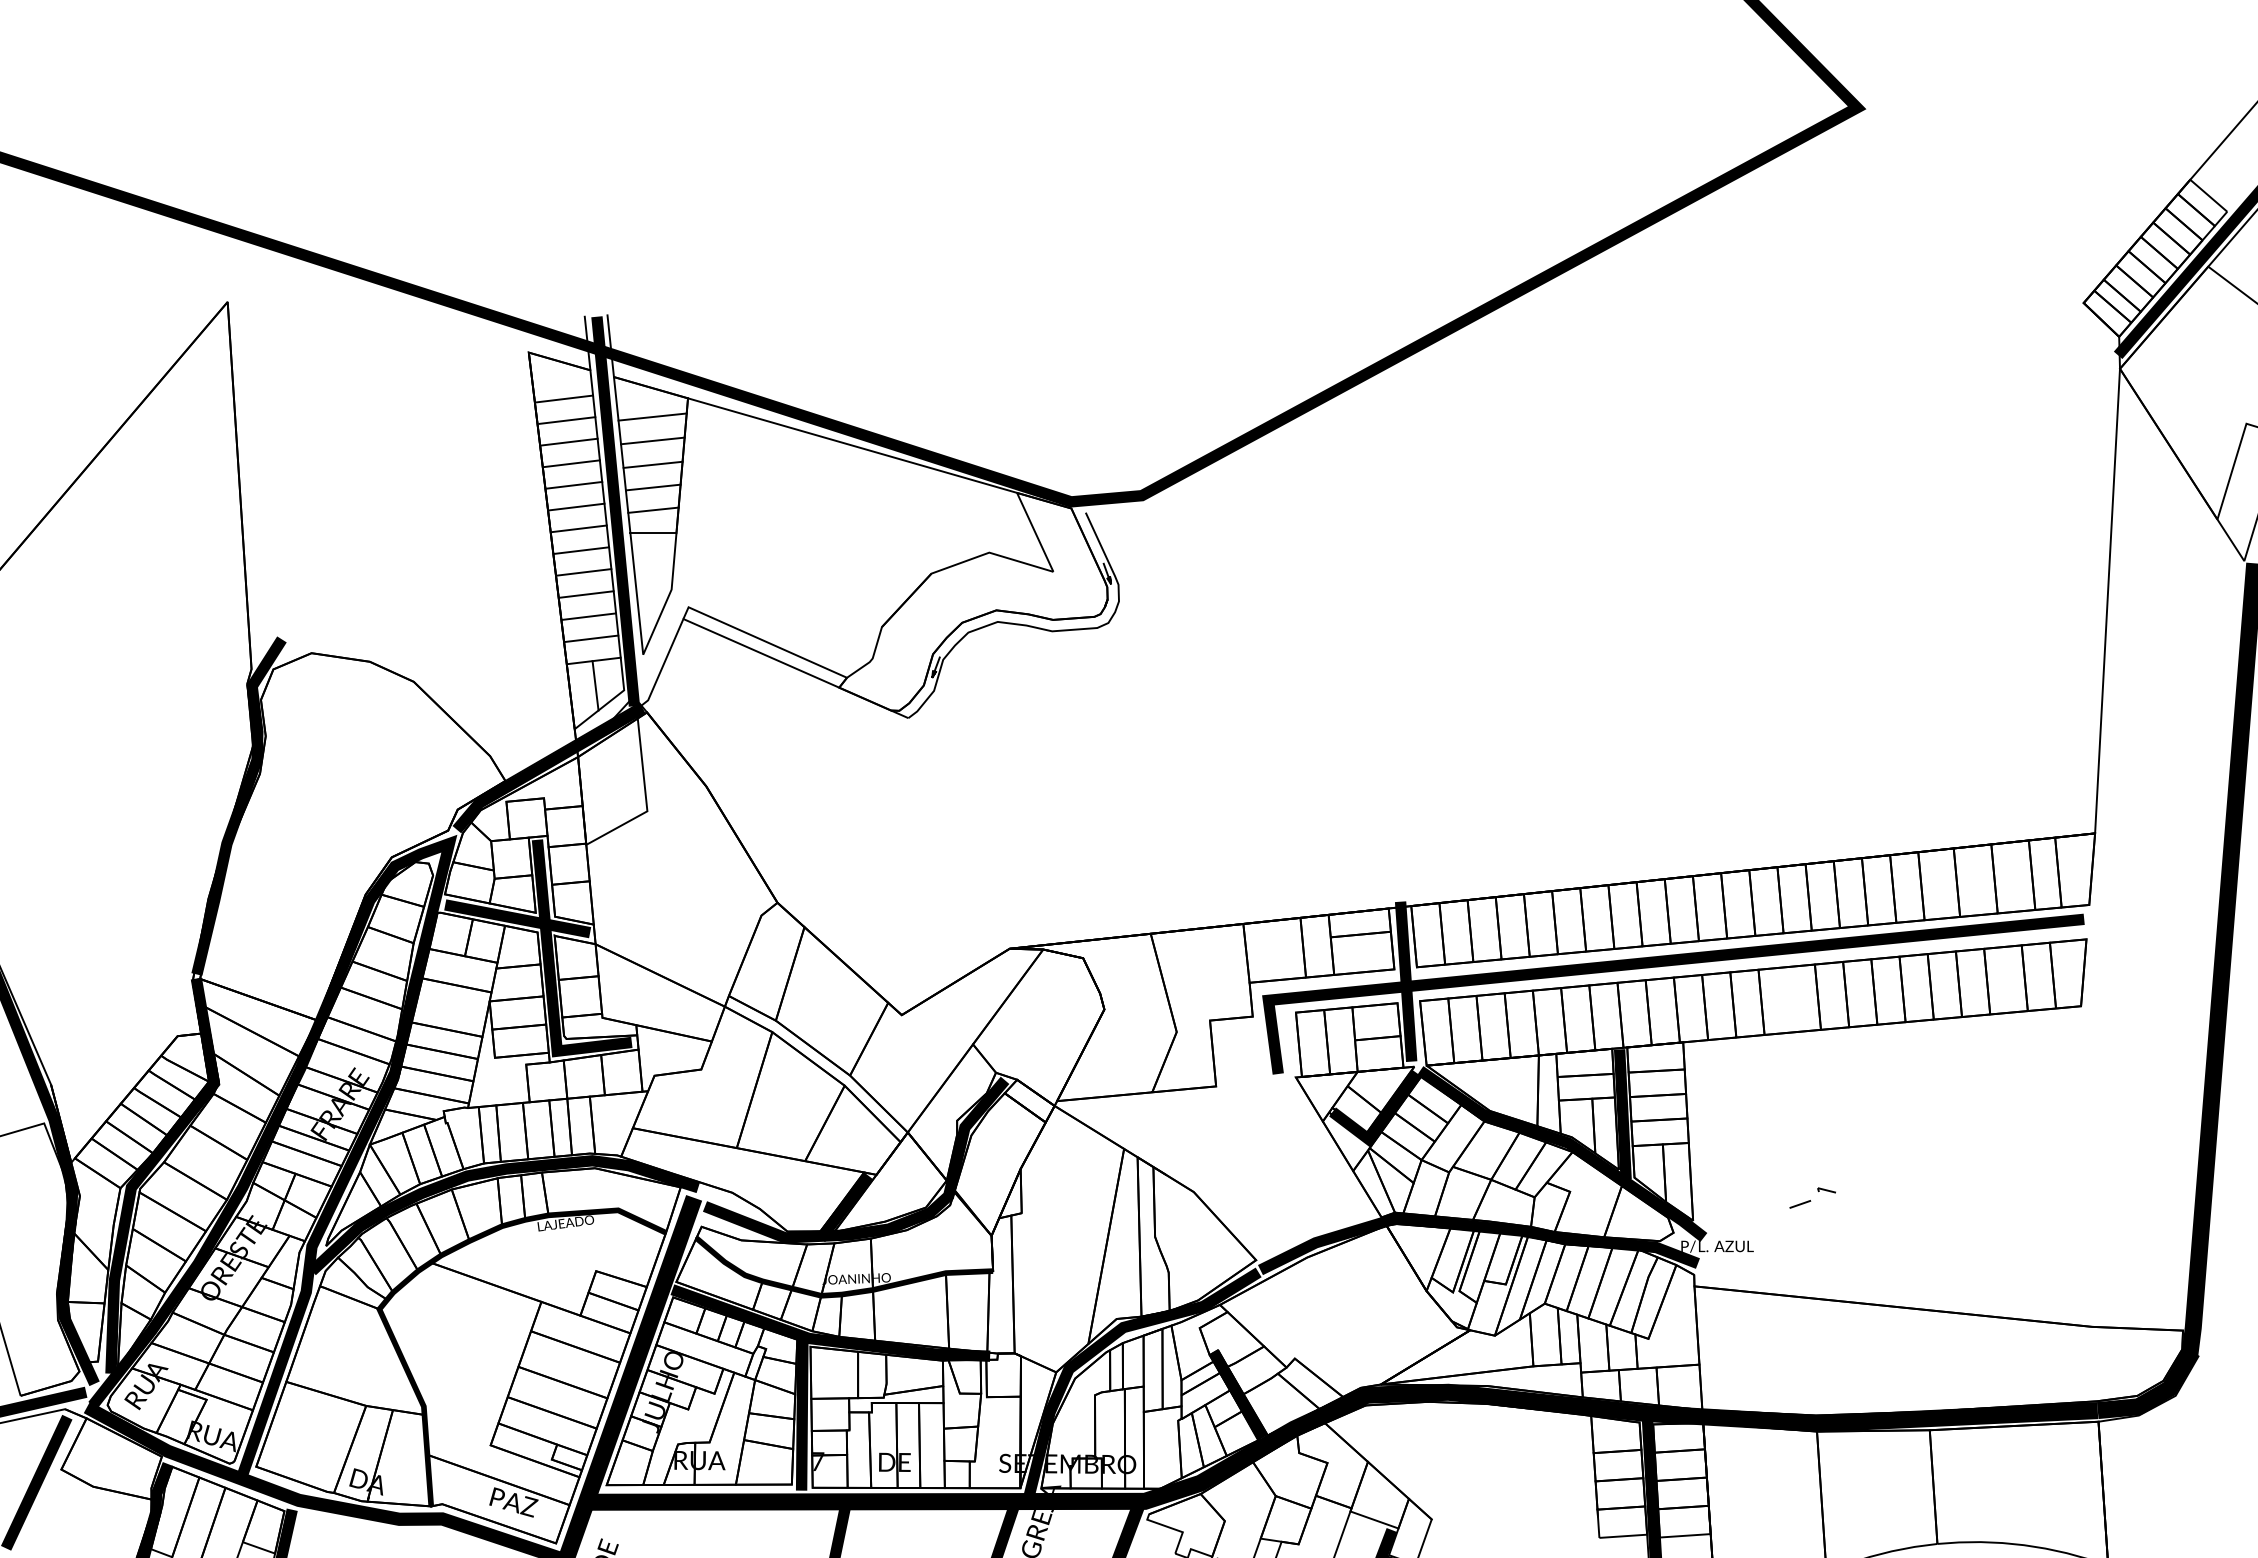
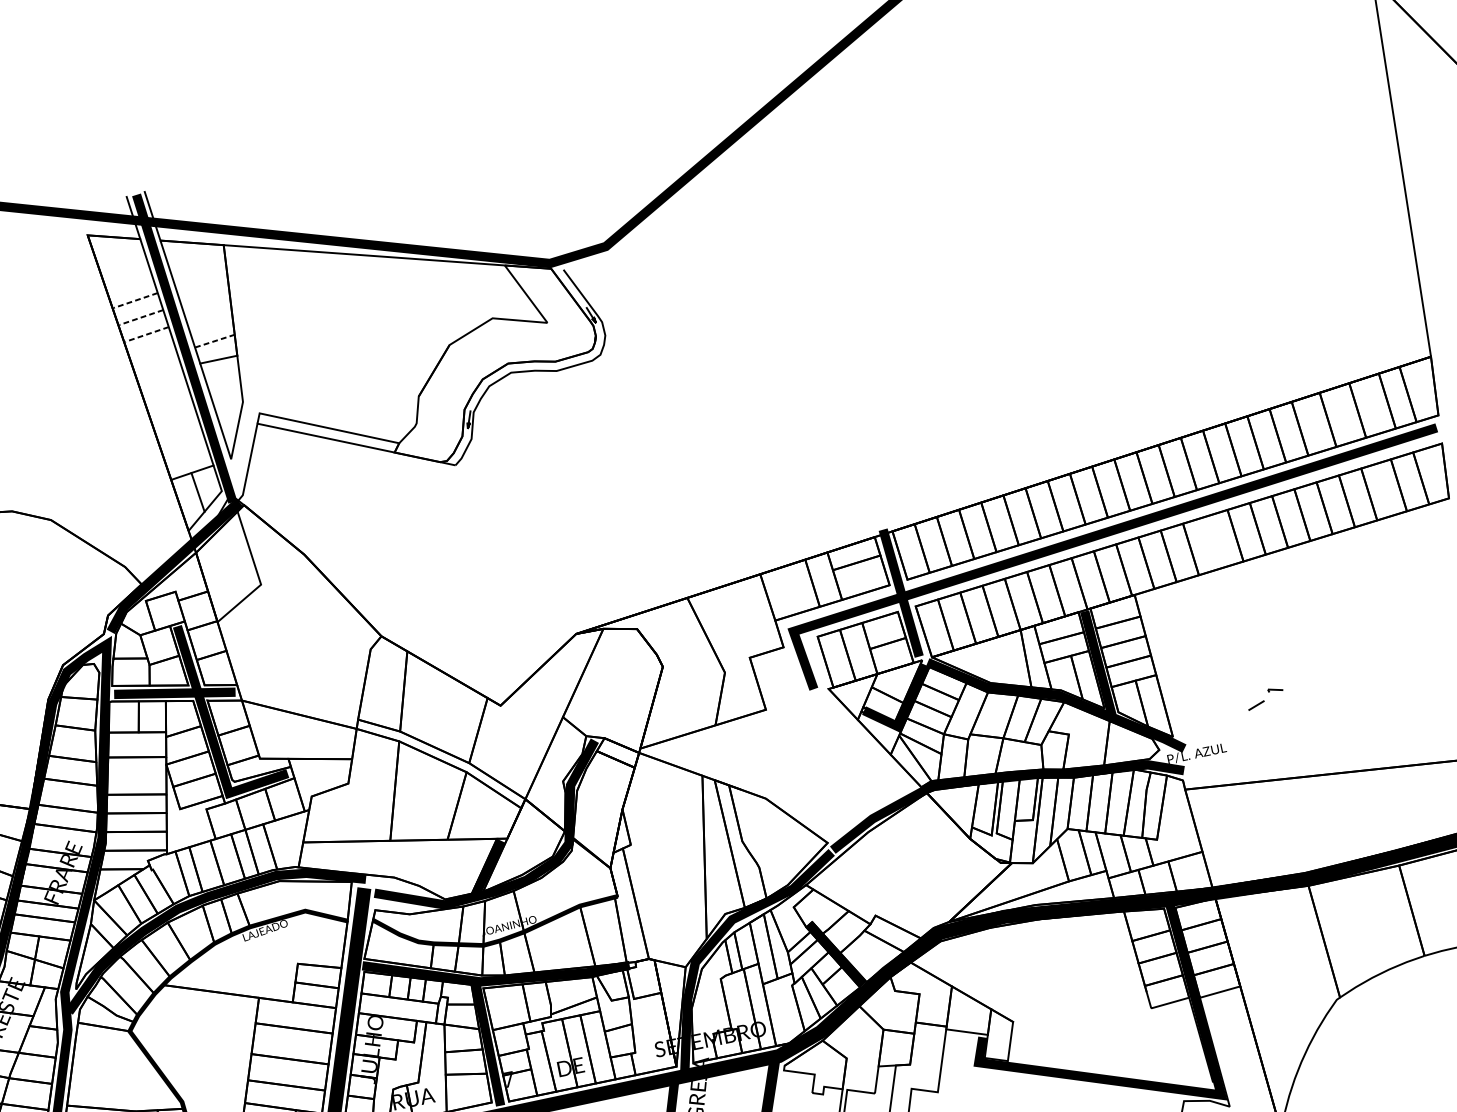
line: (564, 398) -> (124, 266), removed
line: (652, 416) -> (198, 265), removed
line: (567, 420) -> (130, 283), removed
line: (652, 440) -> (202, 285), removed
line: (569, 442) -> (135, 300), solid -> dashed
line: (572, 463) -> (141, 317), solid -> dashed
line: (652, 464) -> (206, 304), removed
line: (574, 485) -> (147, 334), solid -> dashed
line: (653, 487) -> (211, 322), removed
line: (576, 506) -> (152, 351), removed
line: (653, 510) -> (214, 341), solid -> dashed
line: (579, 528) -> (158, 368), removed
line: (581, 550) -> (163, 385), removed
line: (584, 572) -> (169, 403), removed
line: (586, 594) -> (175, 420), removed
line: (588, 616) -> (180, 437), removed
line: (591, 638) -> (186, 454), removed

